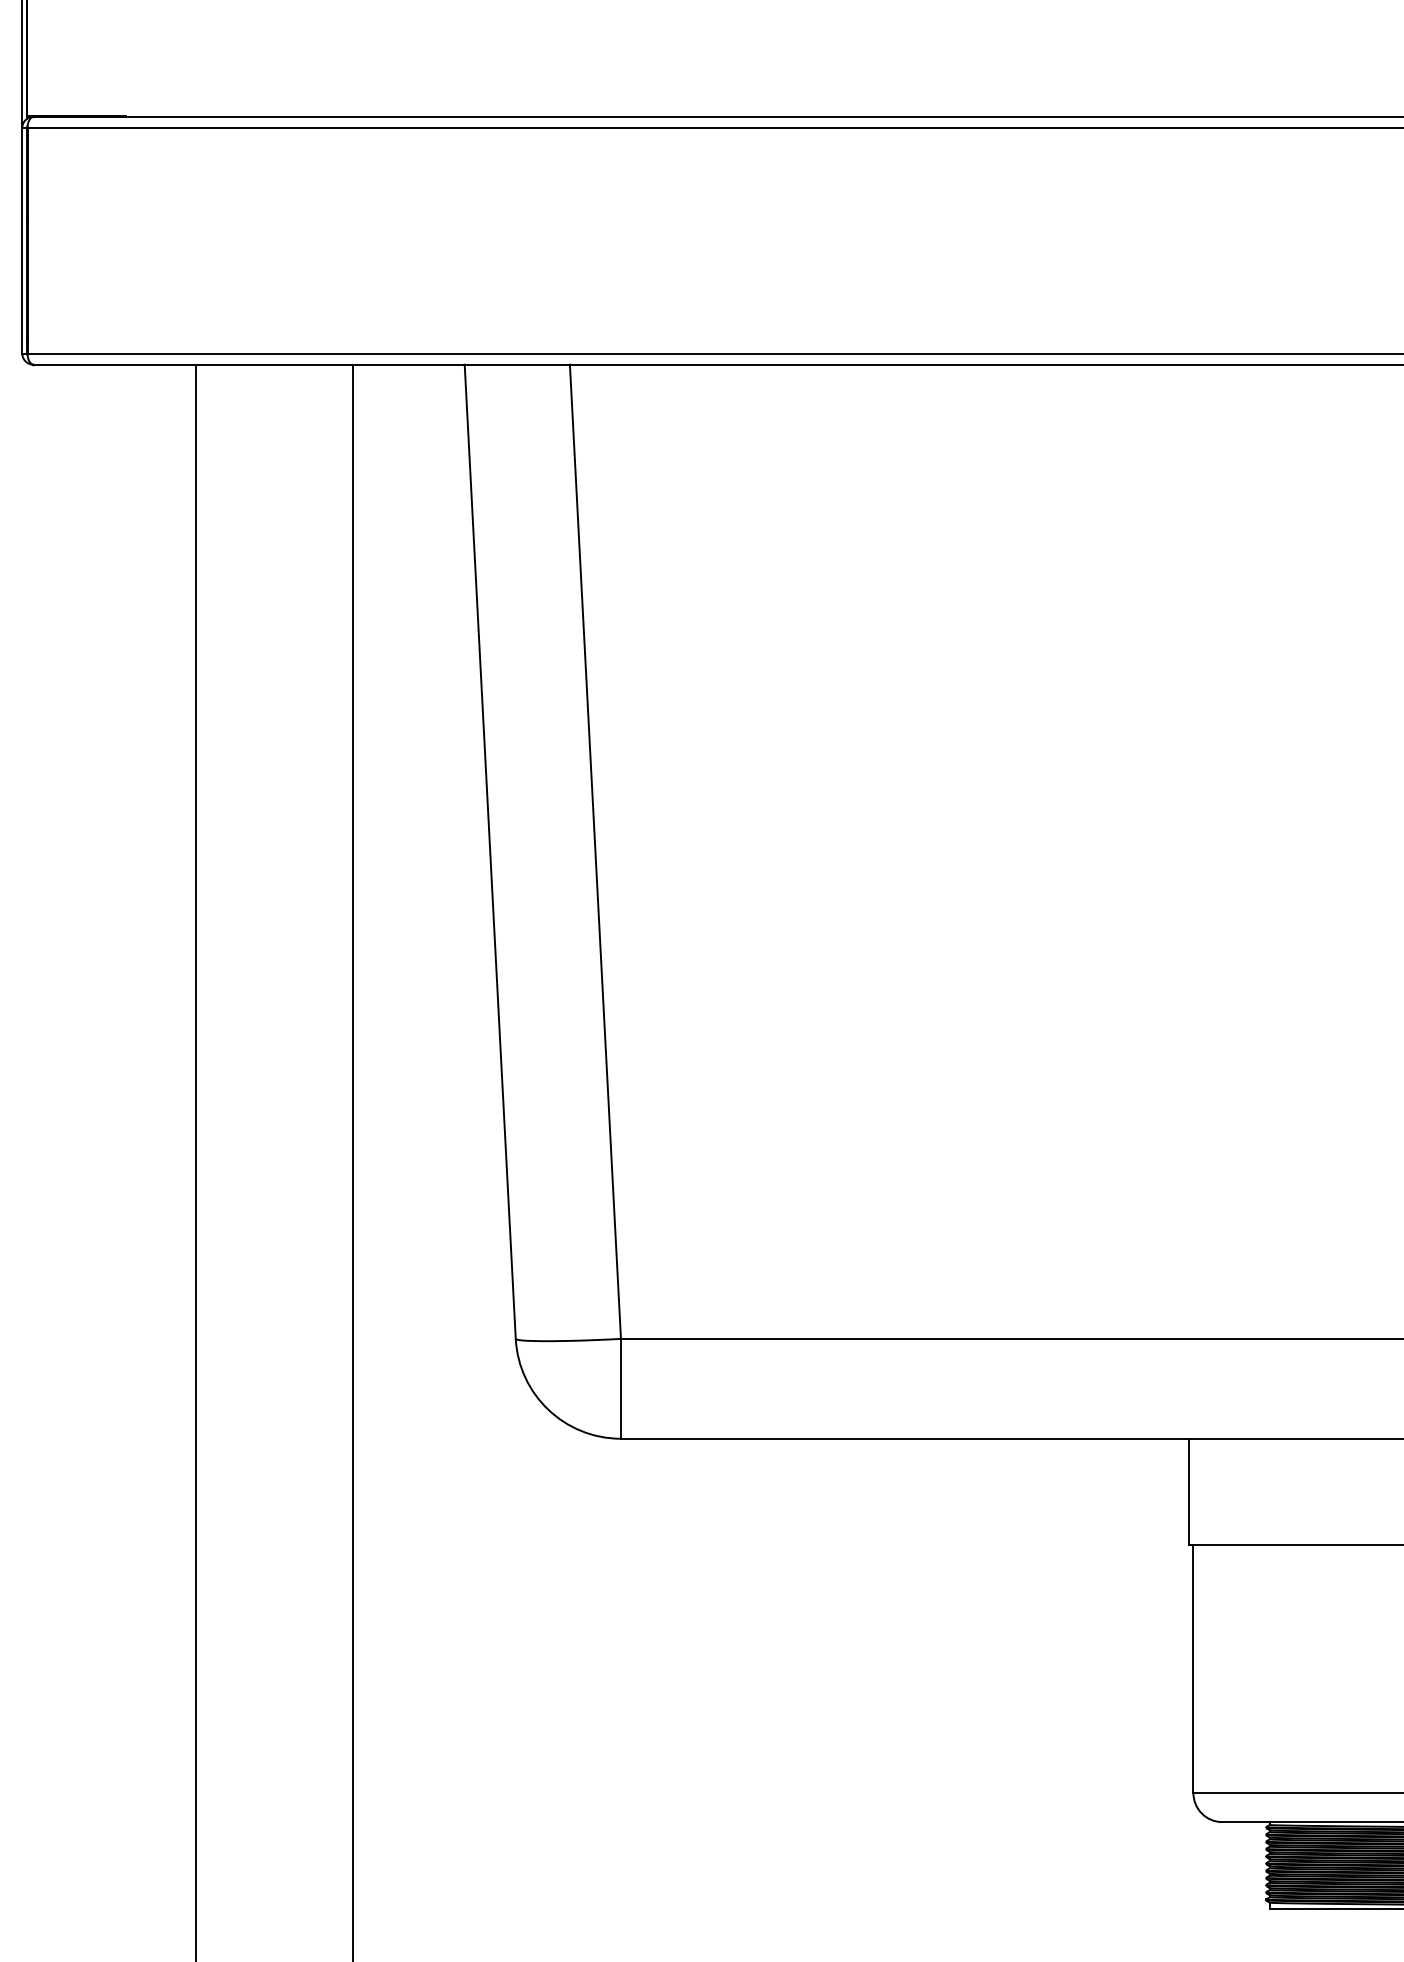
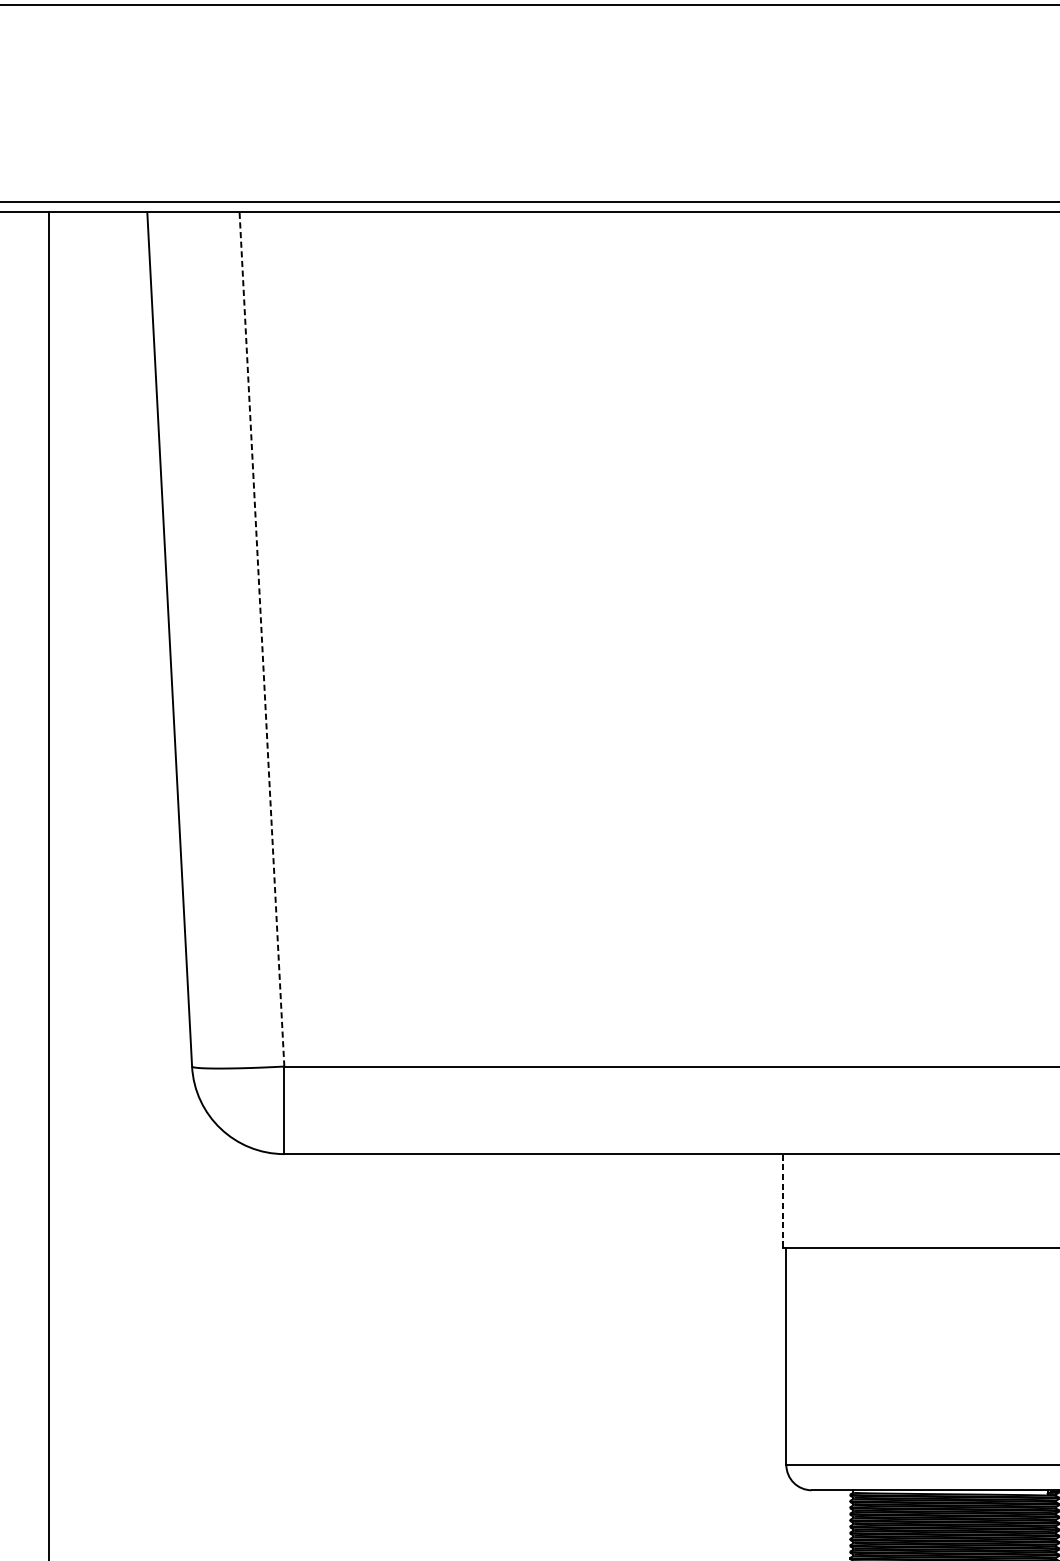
line: (595, 851) -> (262, 639), solid -> dashed
line: (1189, 1491) -> (782, 1200), solid -> dashed

